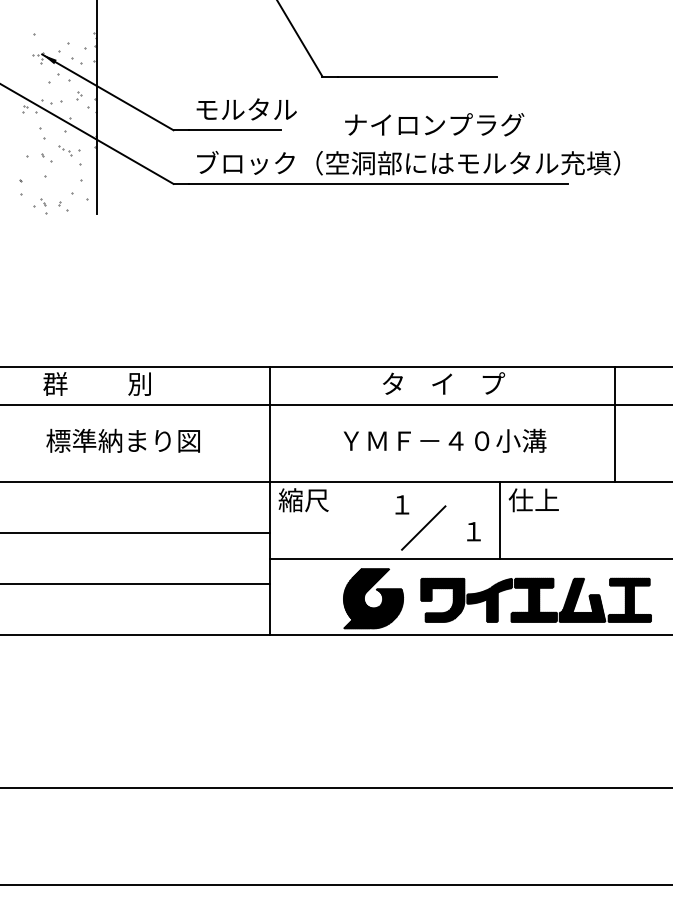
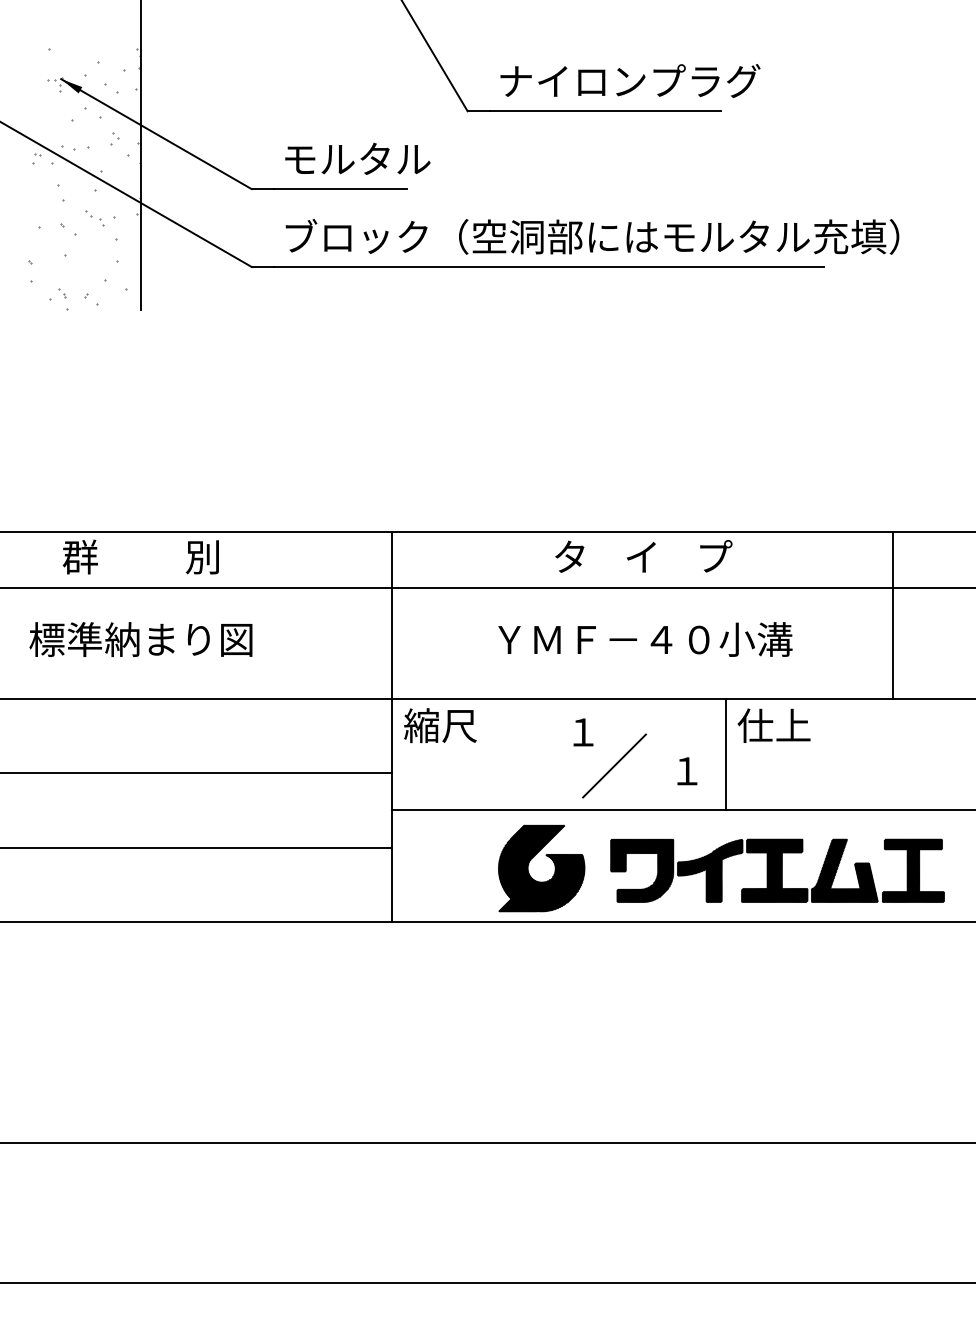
text: (434, 124) -> (630, 80), moved
text: (122, 440) -> (139, 639), moved

